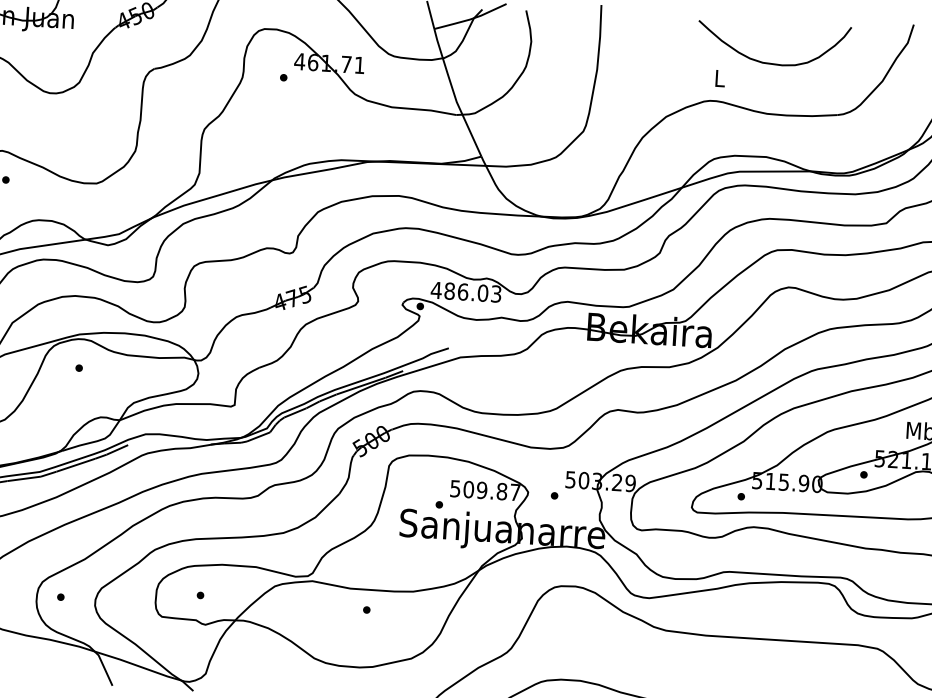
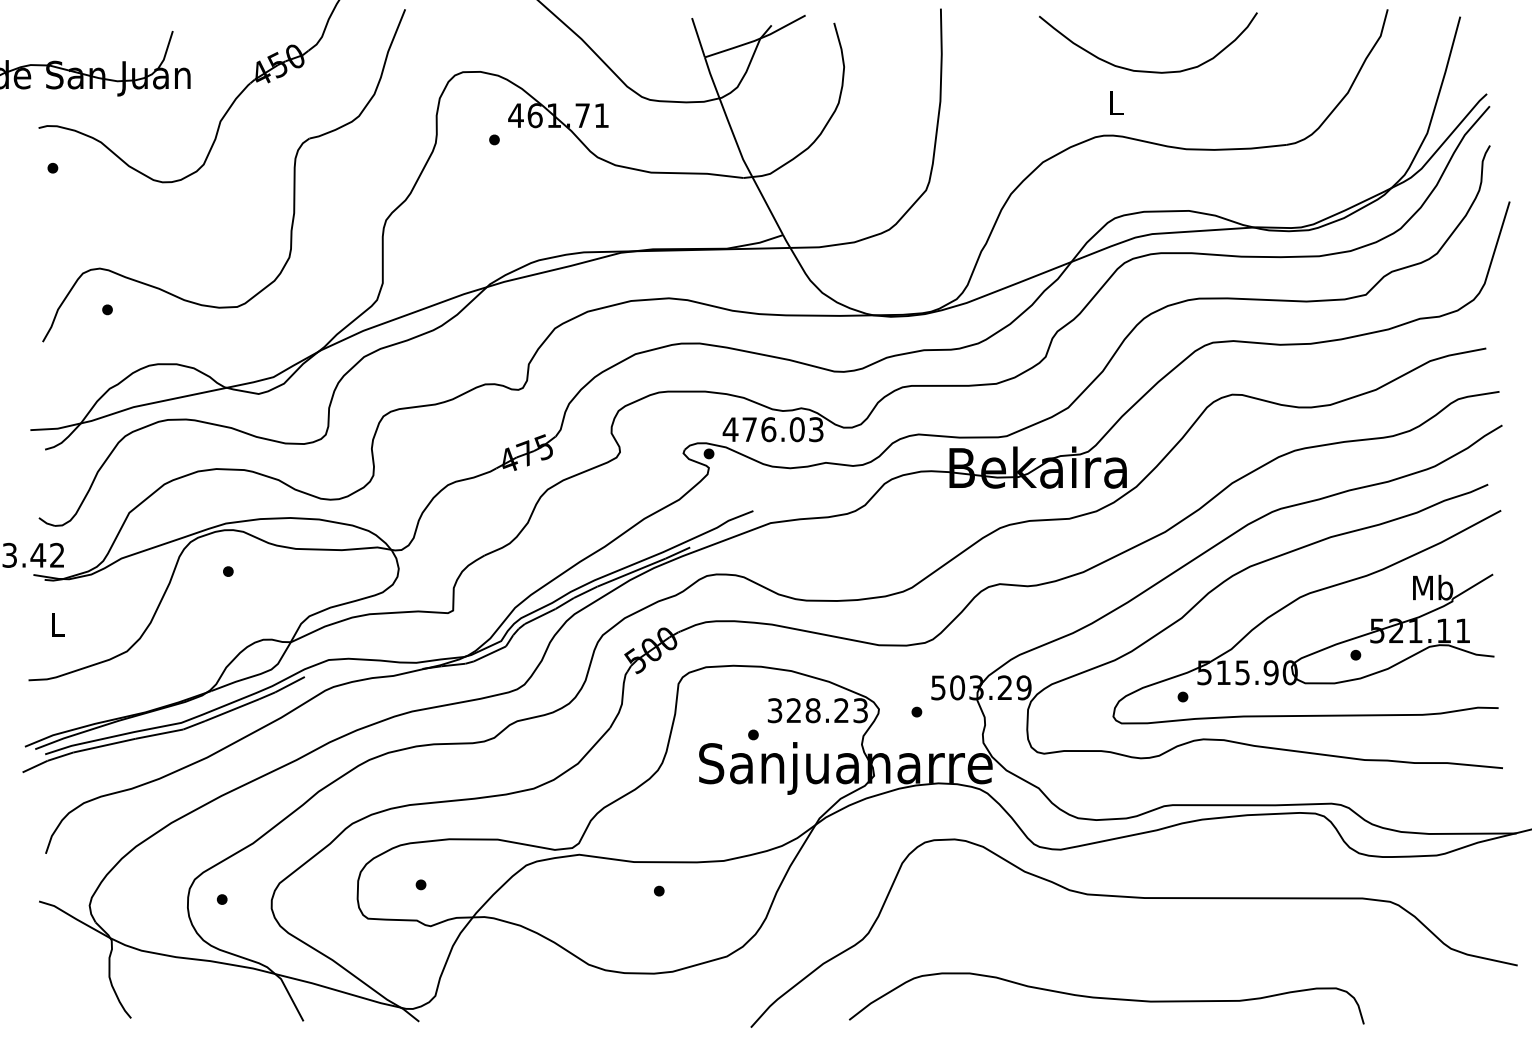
curve: (771, 63) -> (1146, 70), moved
text: (449, 291) -> (749, 429), 486.03 -> 476.03
text: (485, 490) -> (817, 710), 509.87 -> 328.23

